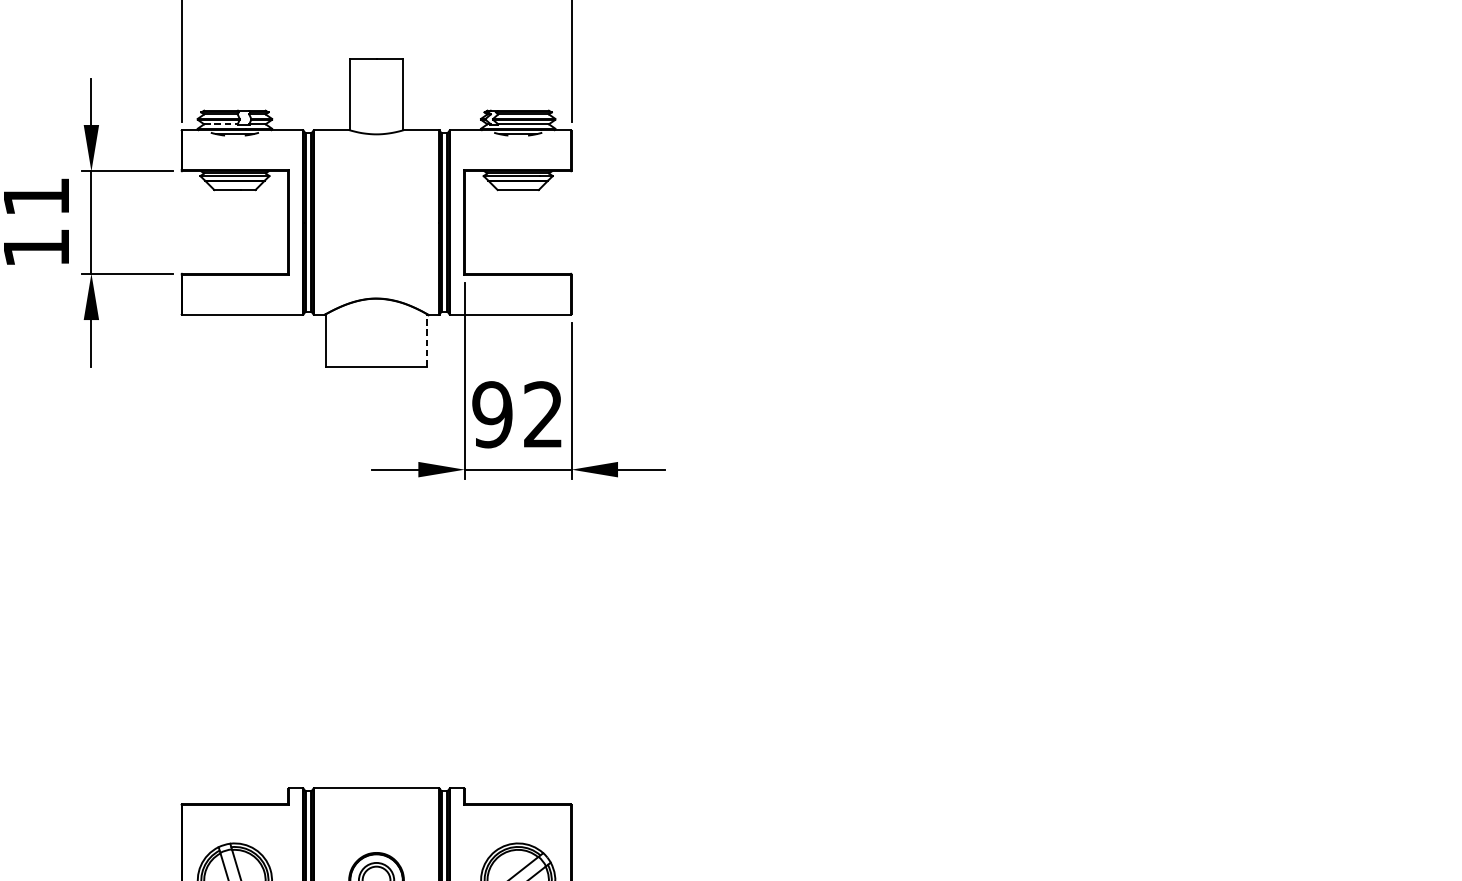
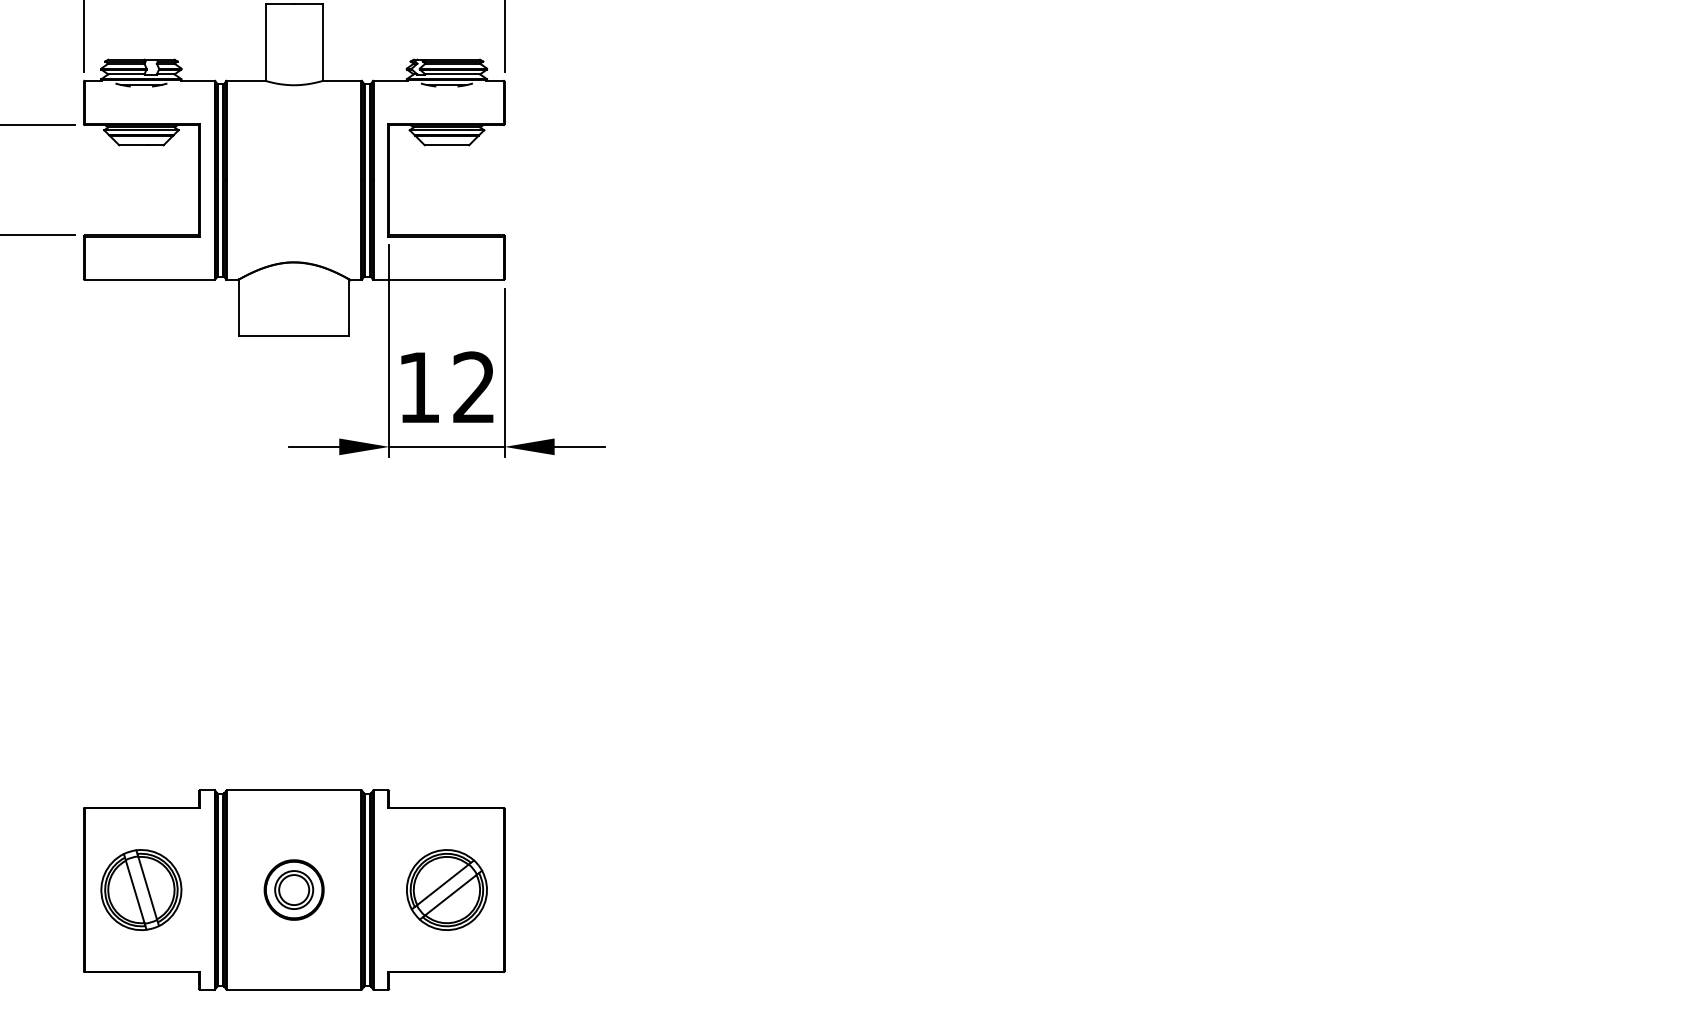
line: (221, 124) -> (126, 74), dashed -> solid
line: (427, 340) -> (349, 307), dashed -> solid
text: (491, 414) -> (418, 387), 92 -> 12

